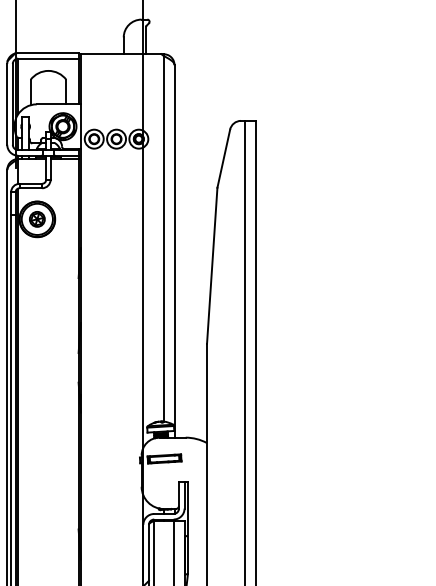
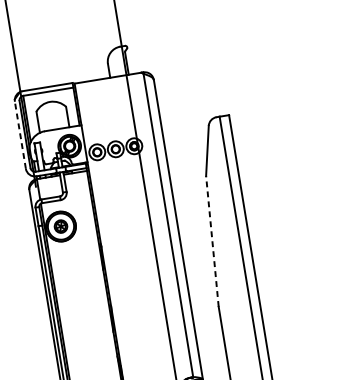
line: (7, 103) -> (20, 134), solid -> dashed
line: (212, 265) -> (212, 241), solid -> dashed

